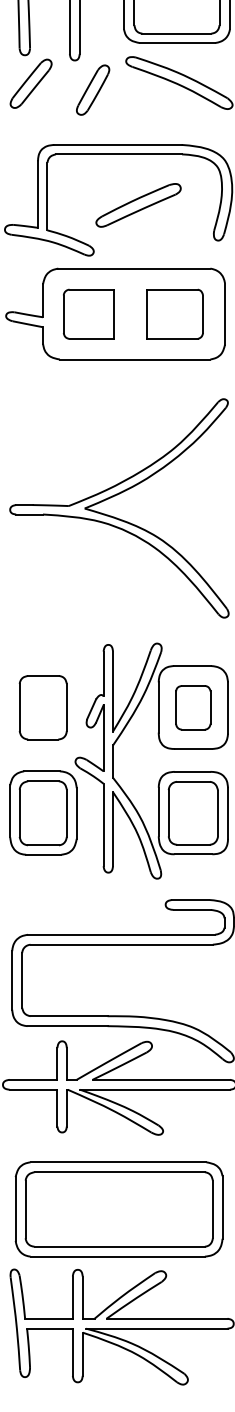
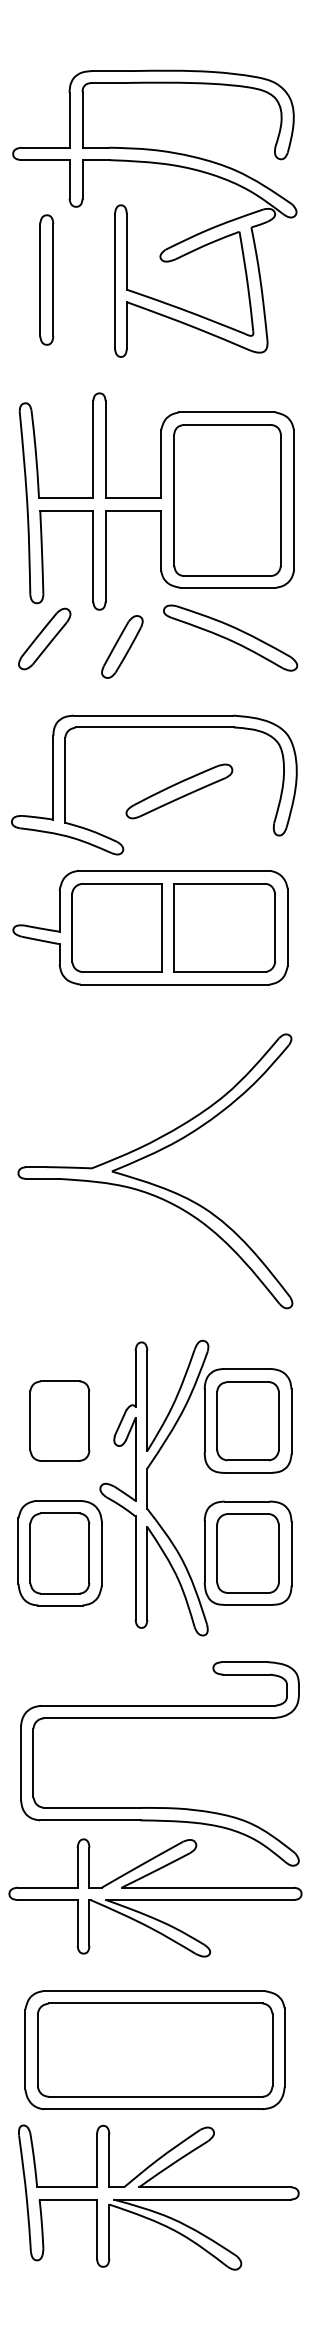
part: (88, 313) -> (116, 927), size x1.43
part: (174, 313) -> (224, 927), size x1.43
part: (192, 707) -> (247, 1421), size x1.43

